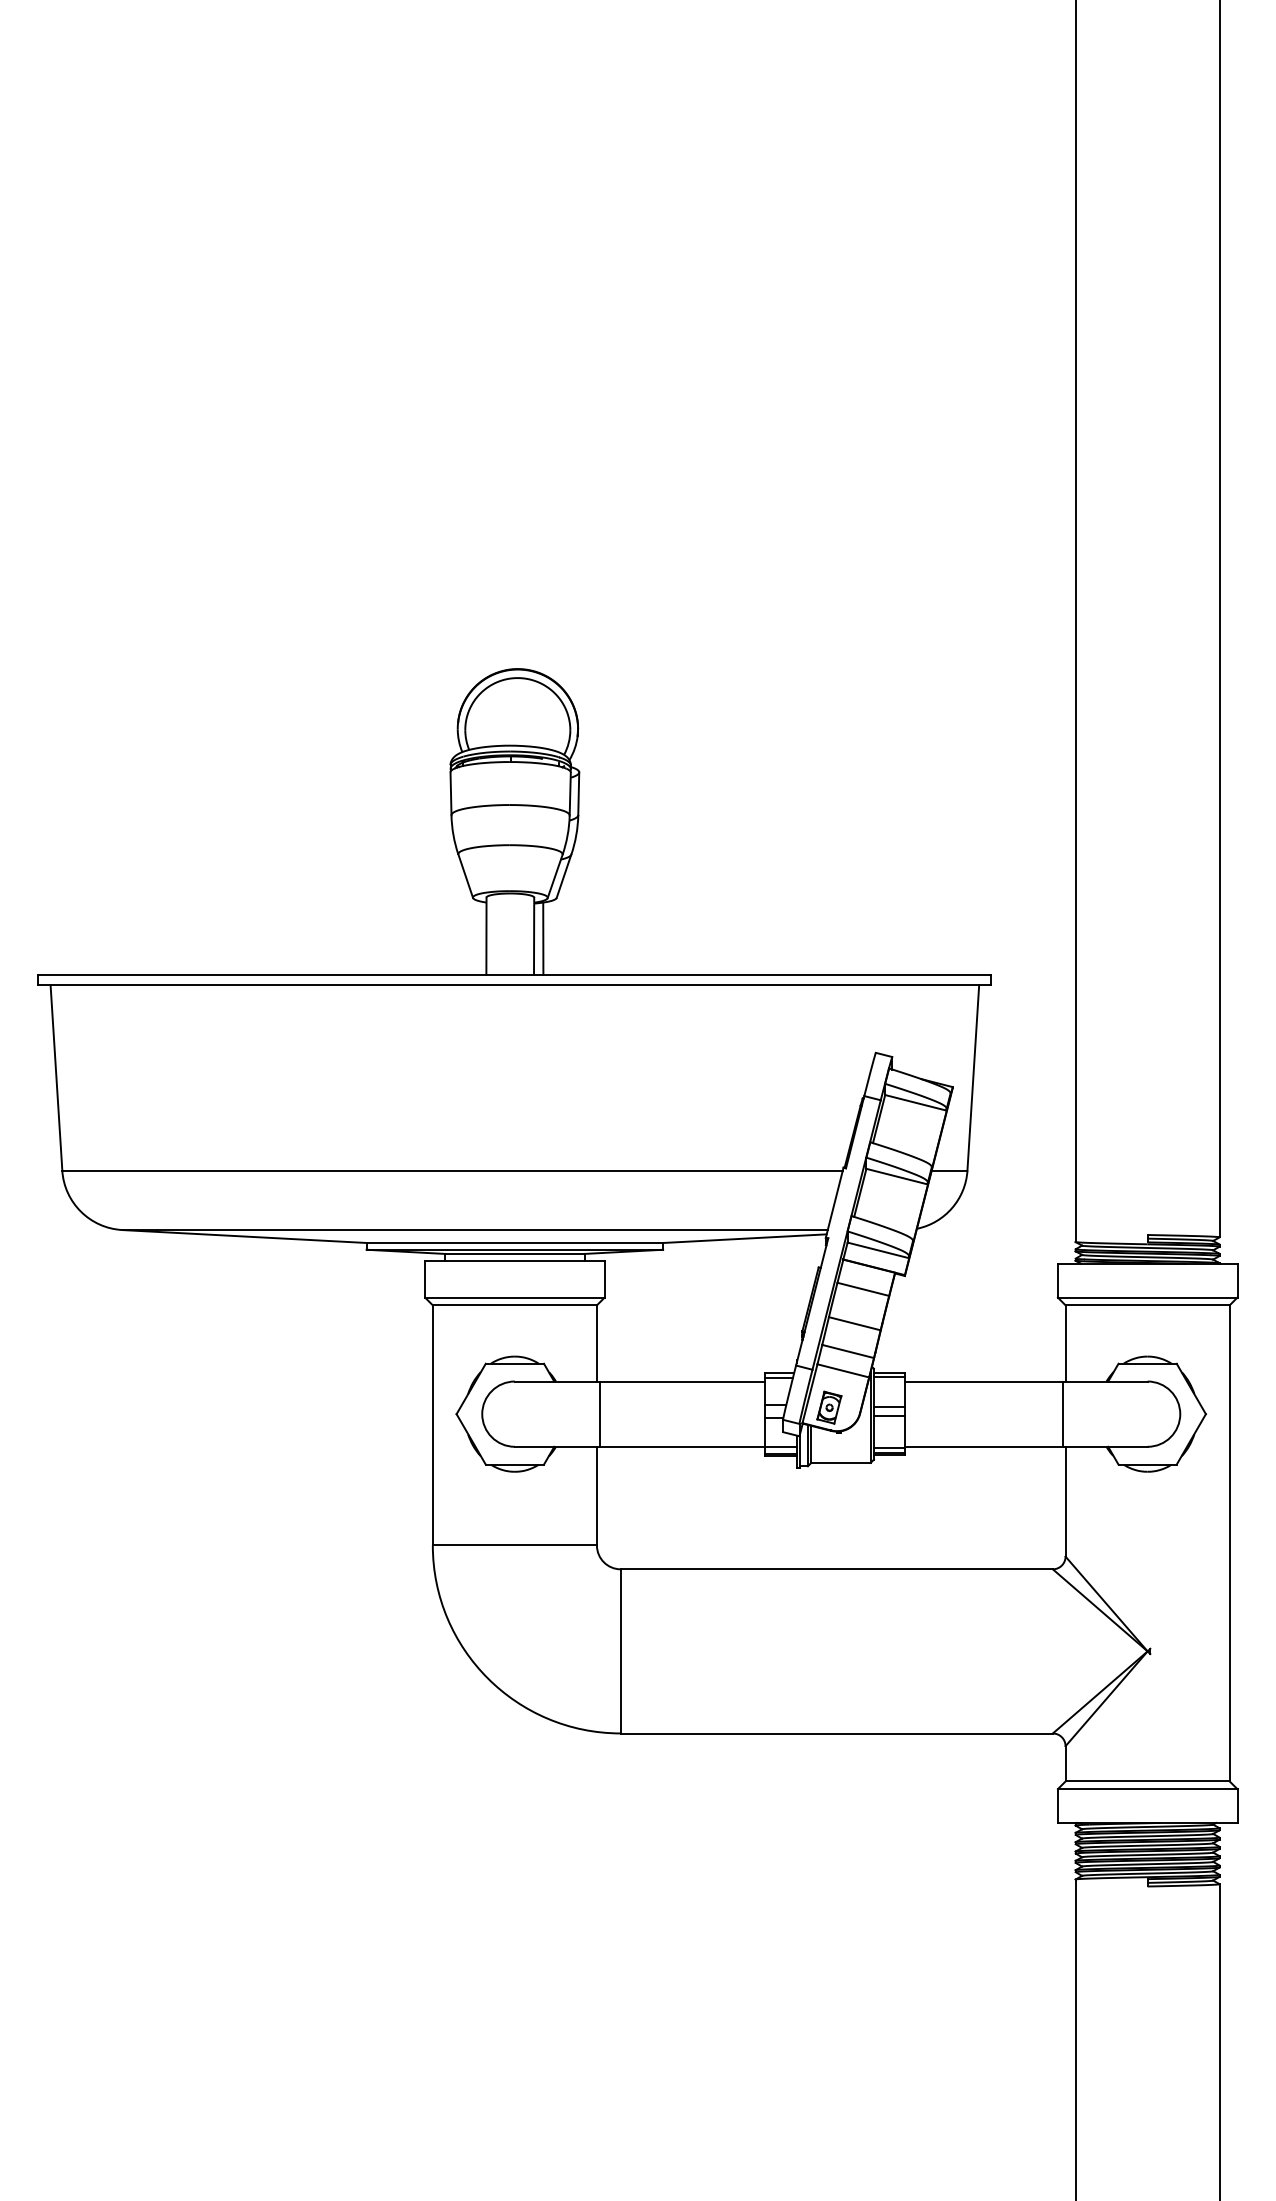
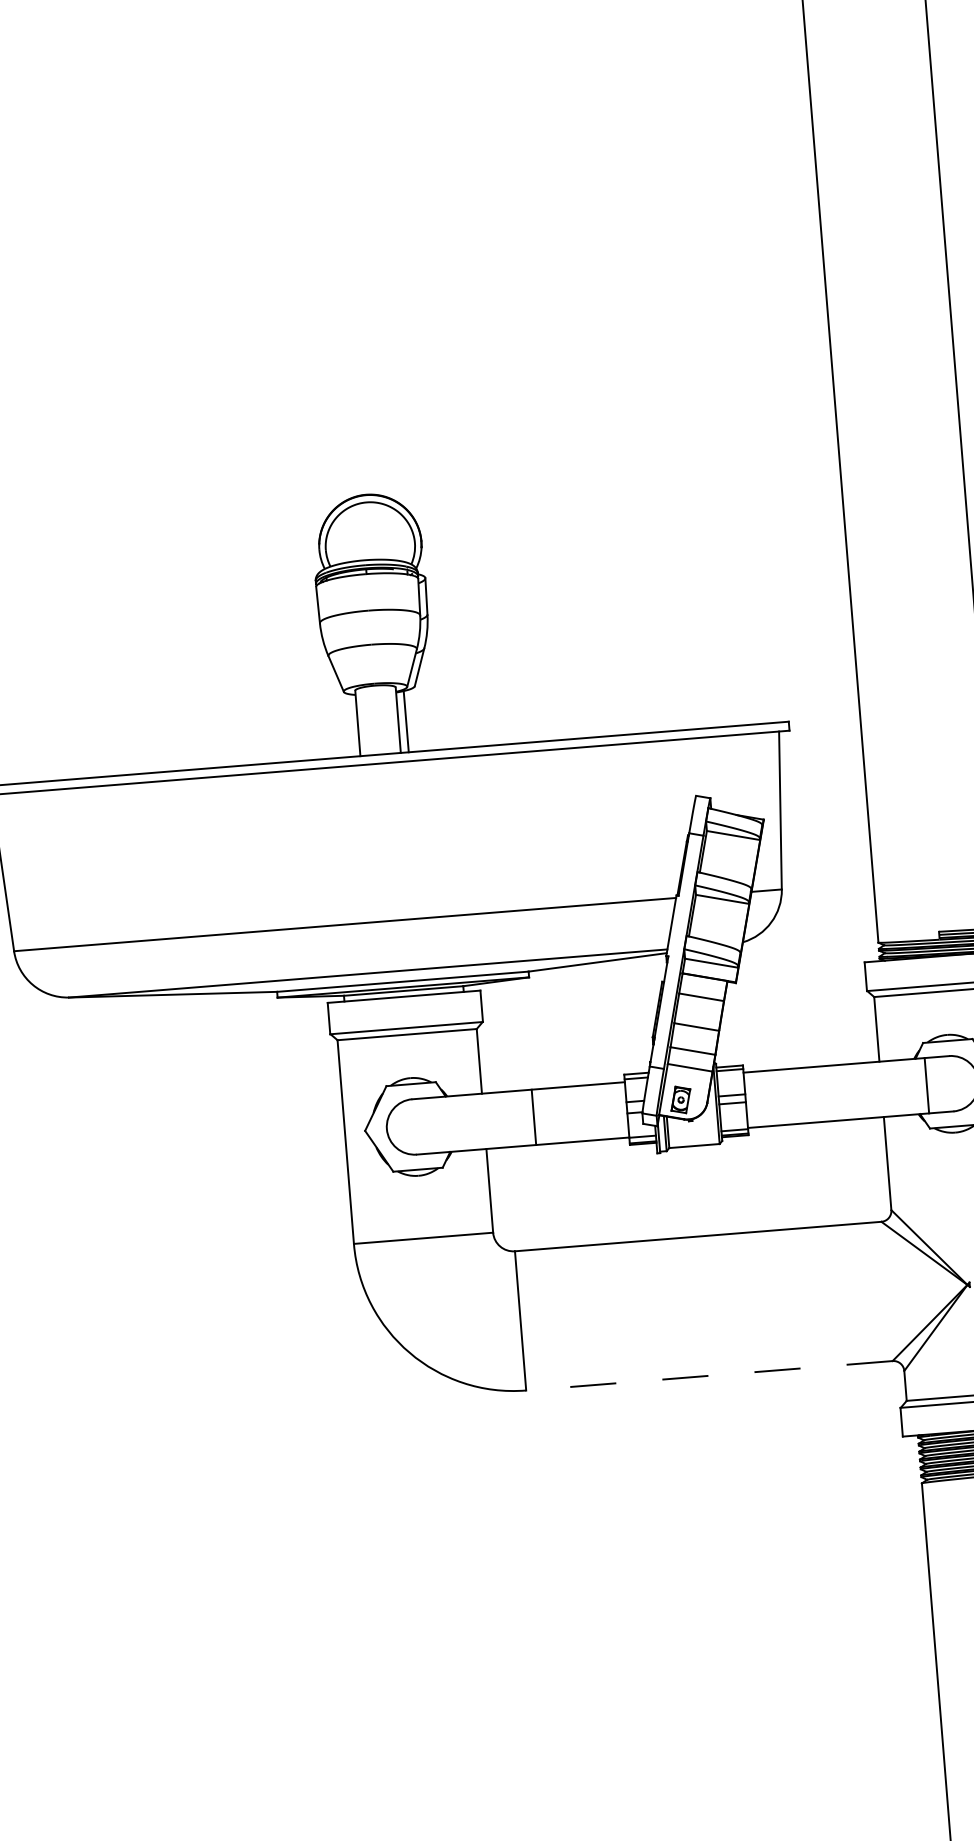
line: (599, 1413) -> (533, 1116), moved
line: (1062, 1413) -> (926, 1085), moved
line: (836, 1733) -> (709, 1375), solid -> dashed

